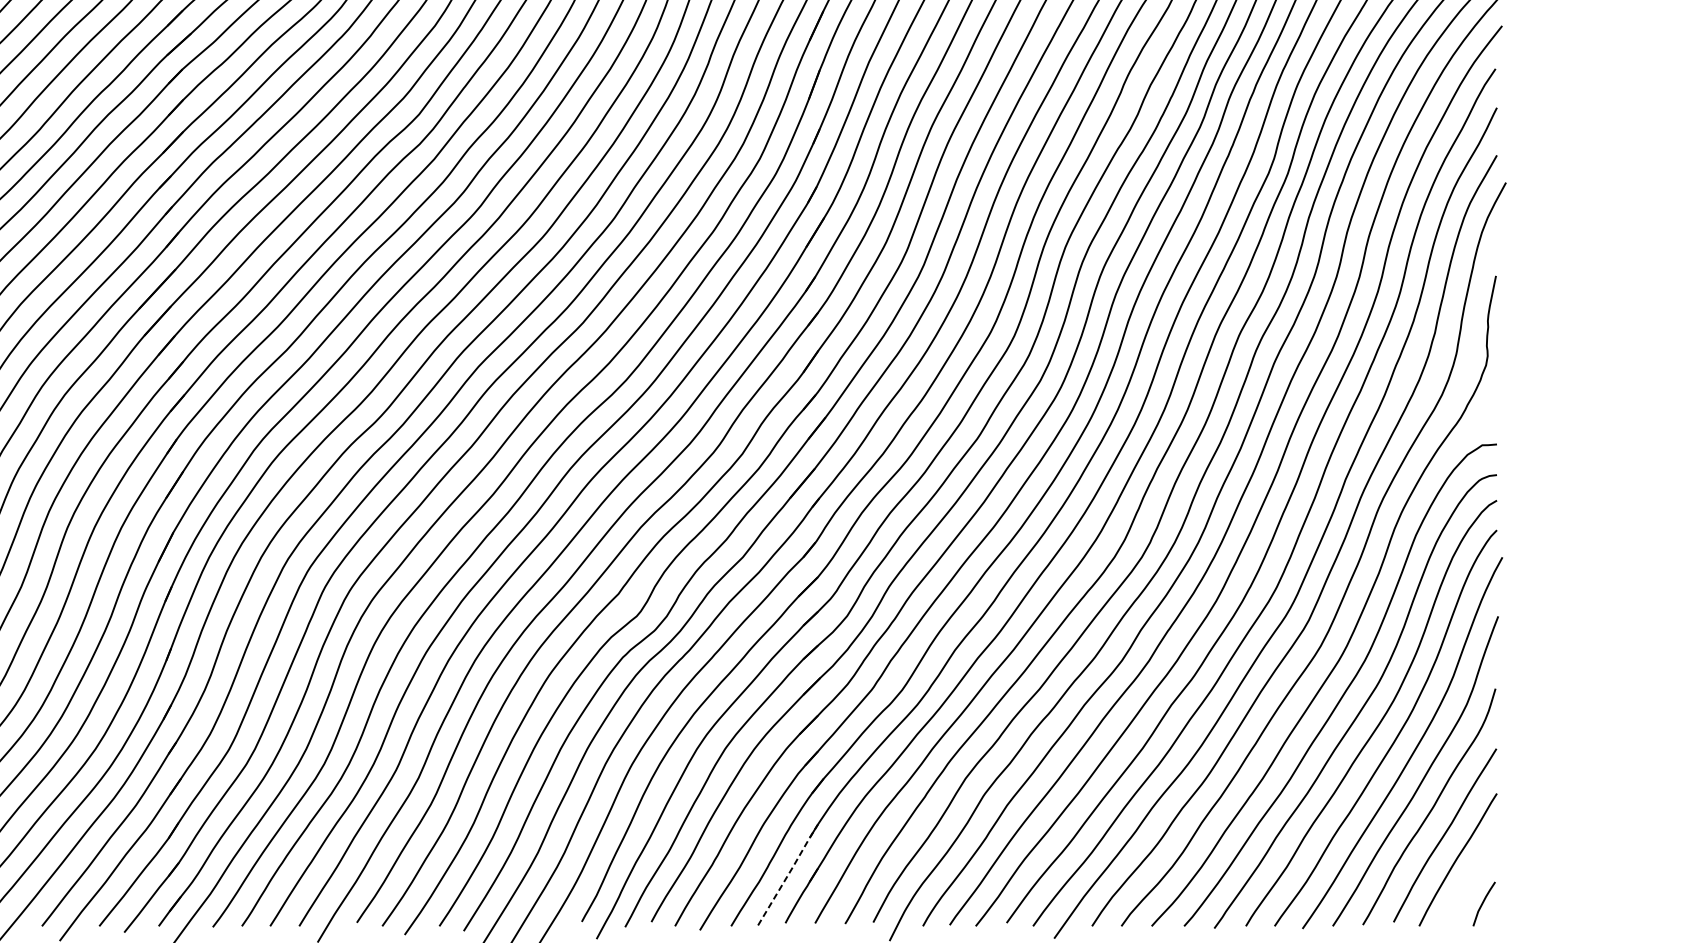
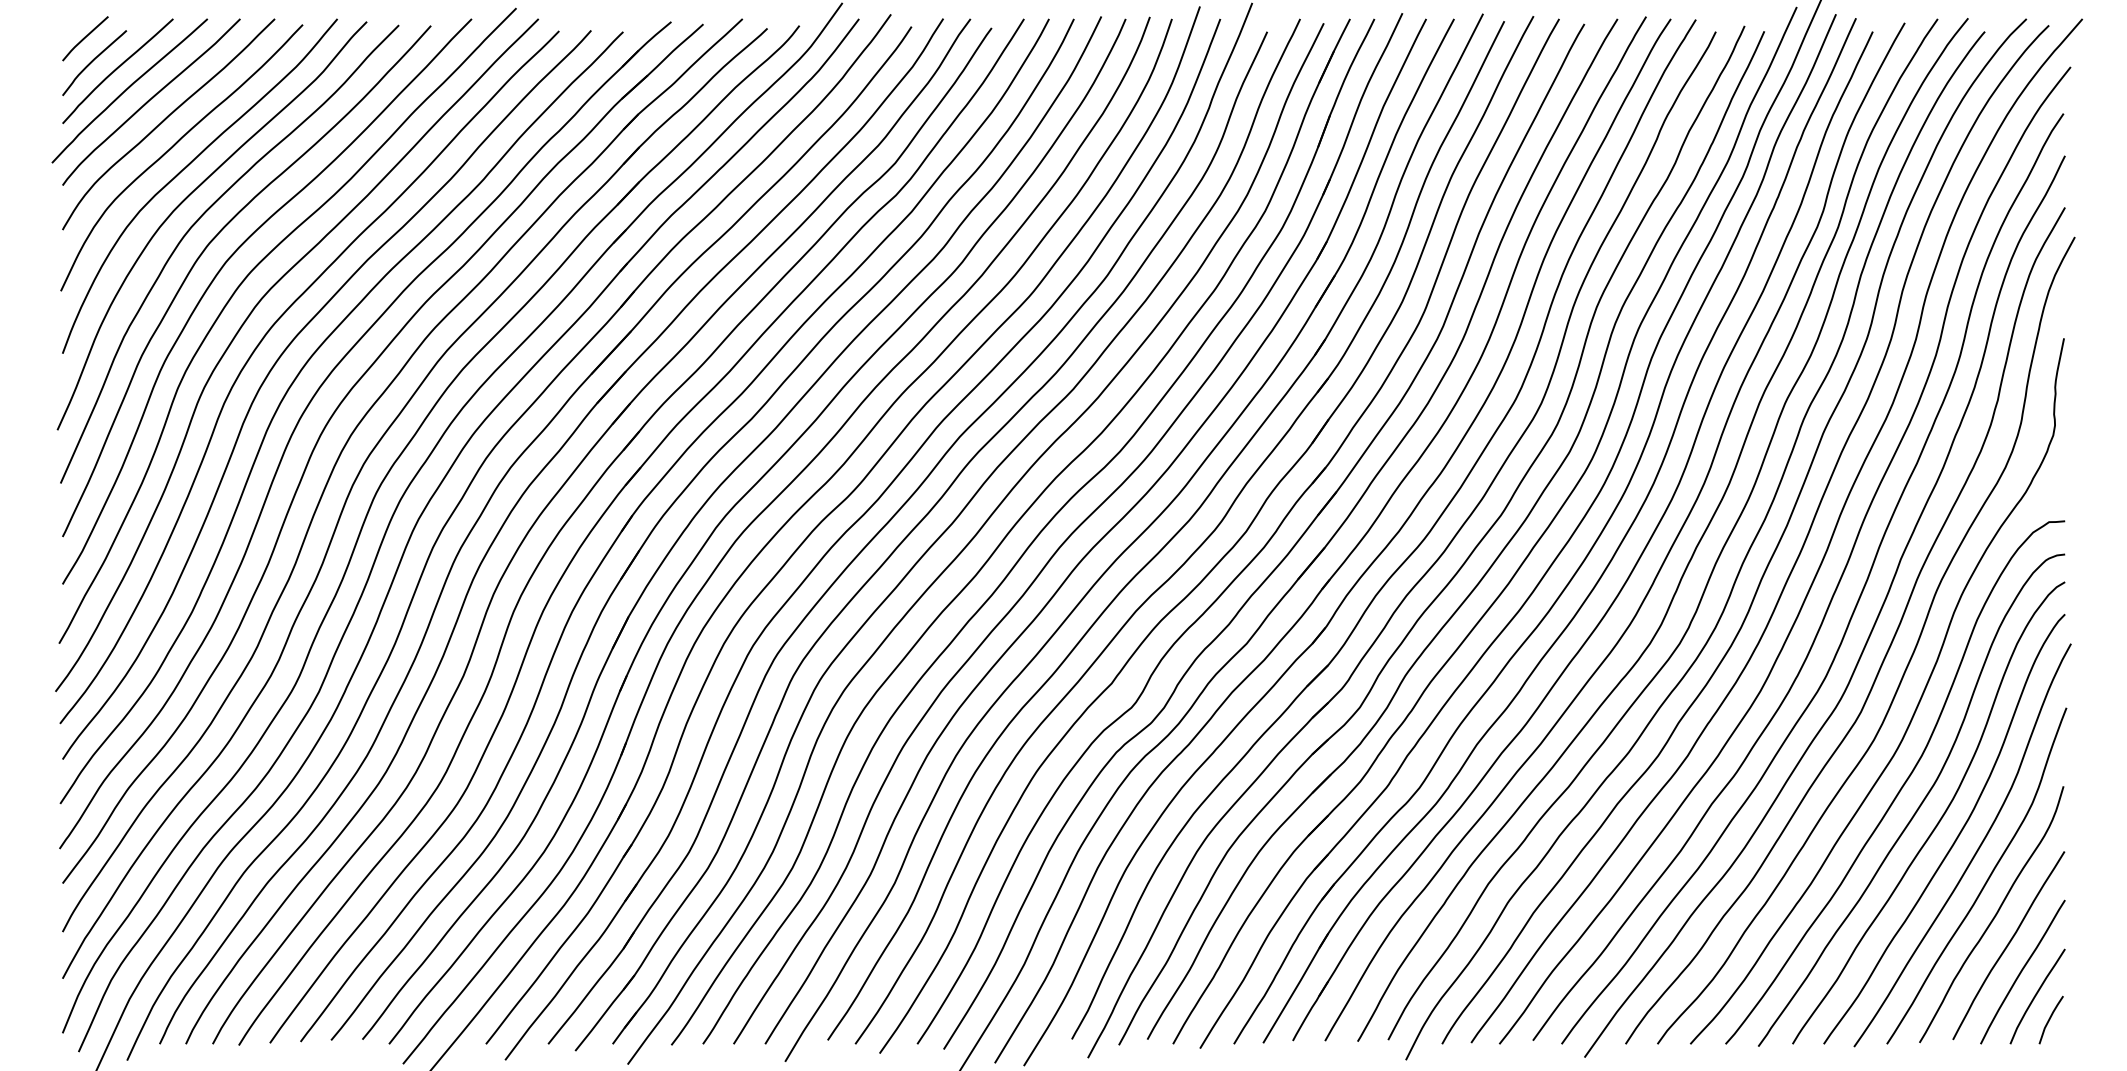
line: (788, 873) -> (1296, 986), dashed -> solid
curve: (1470, 882) -> (2036, 996), added

